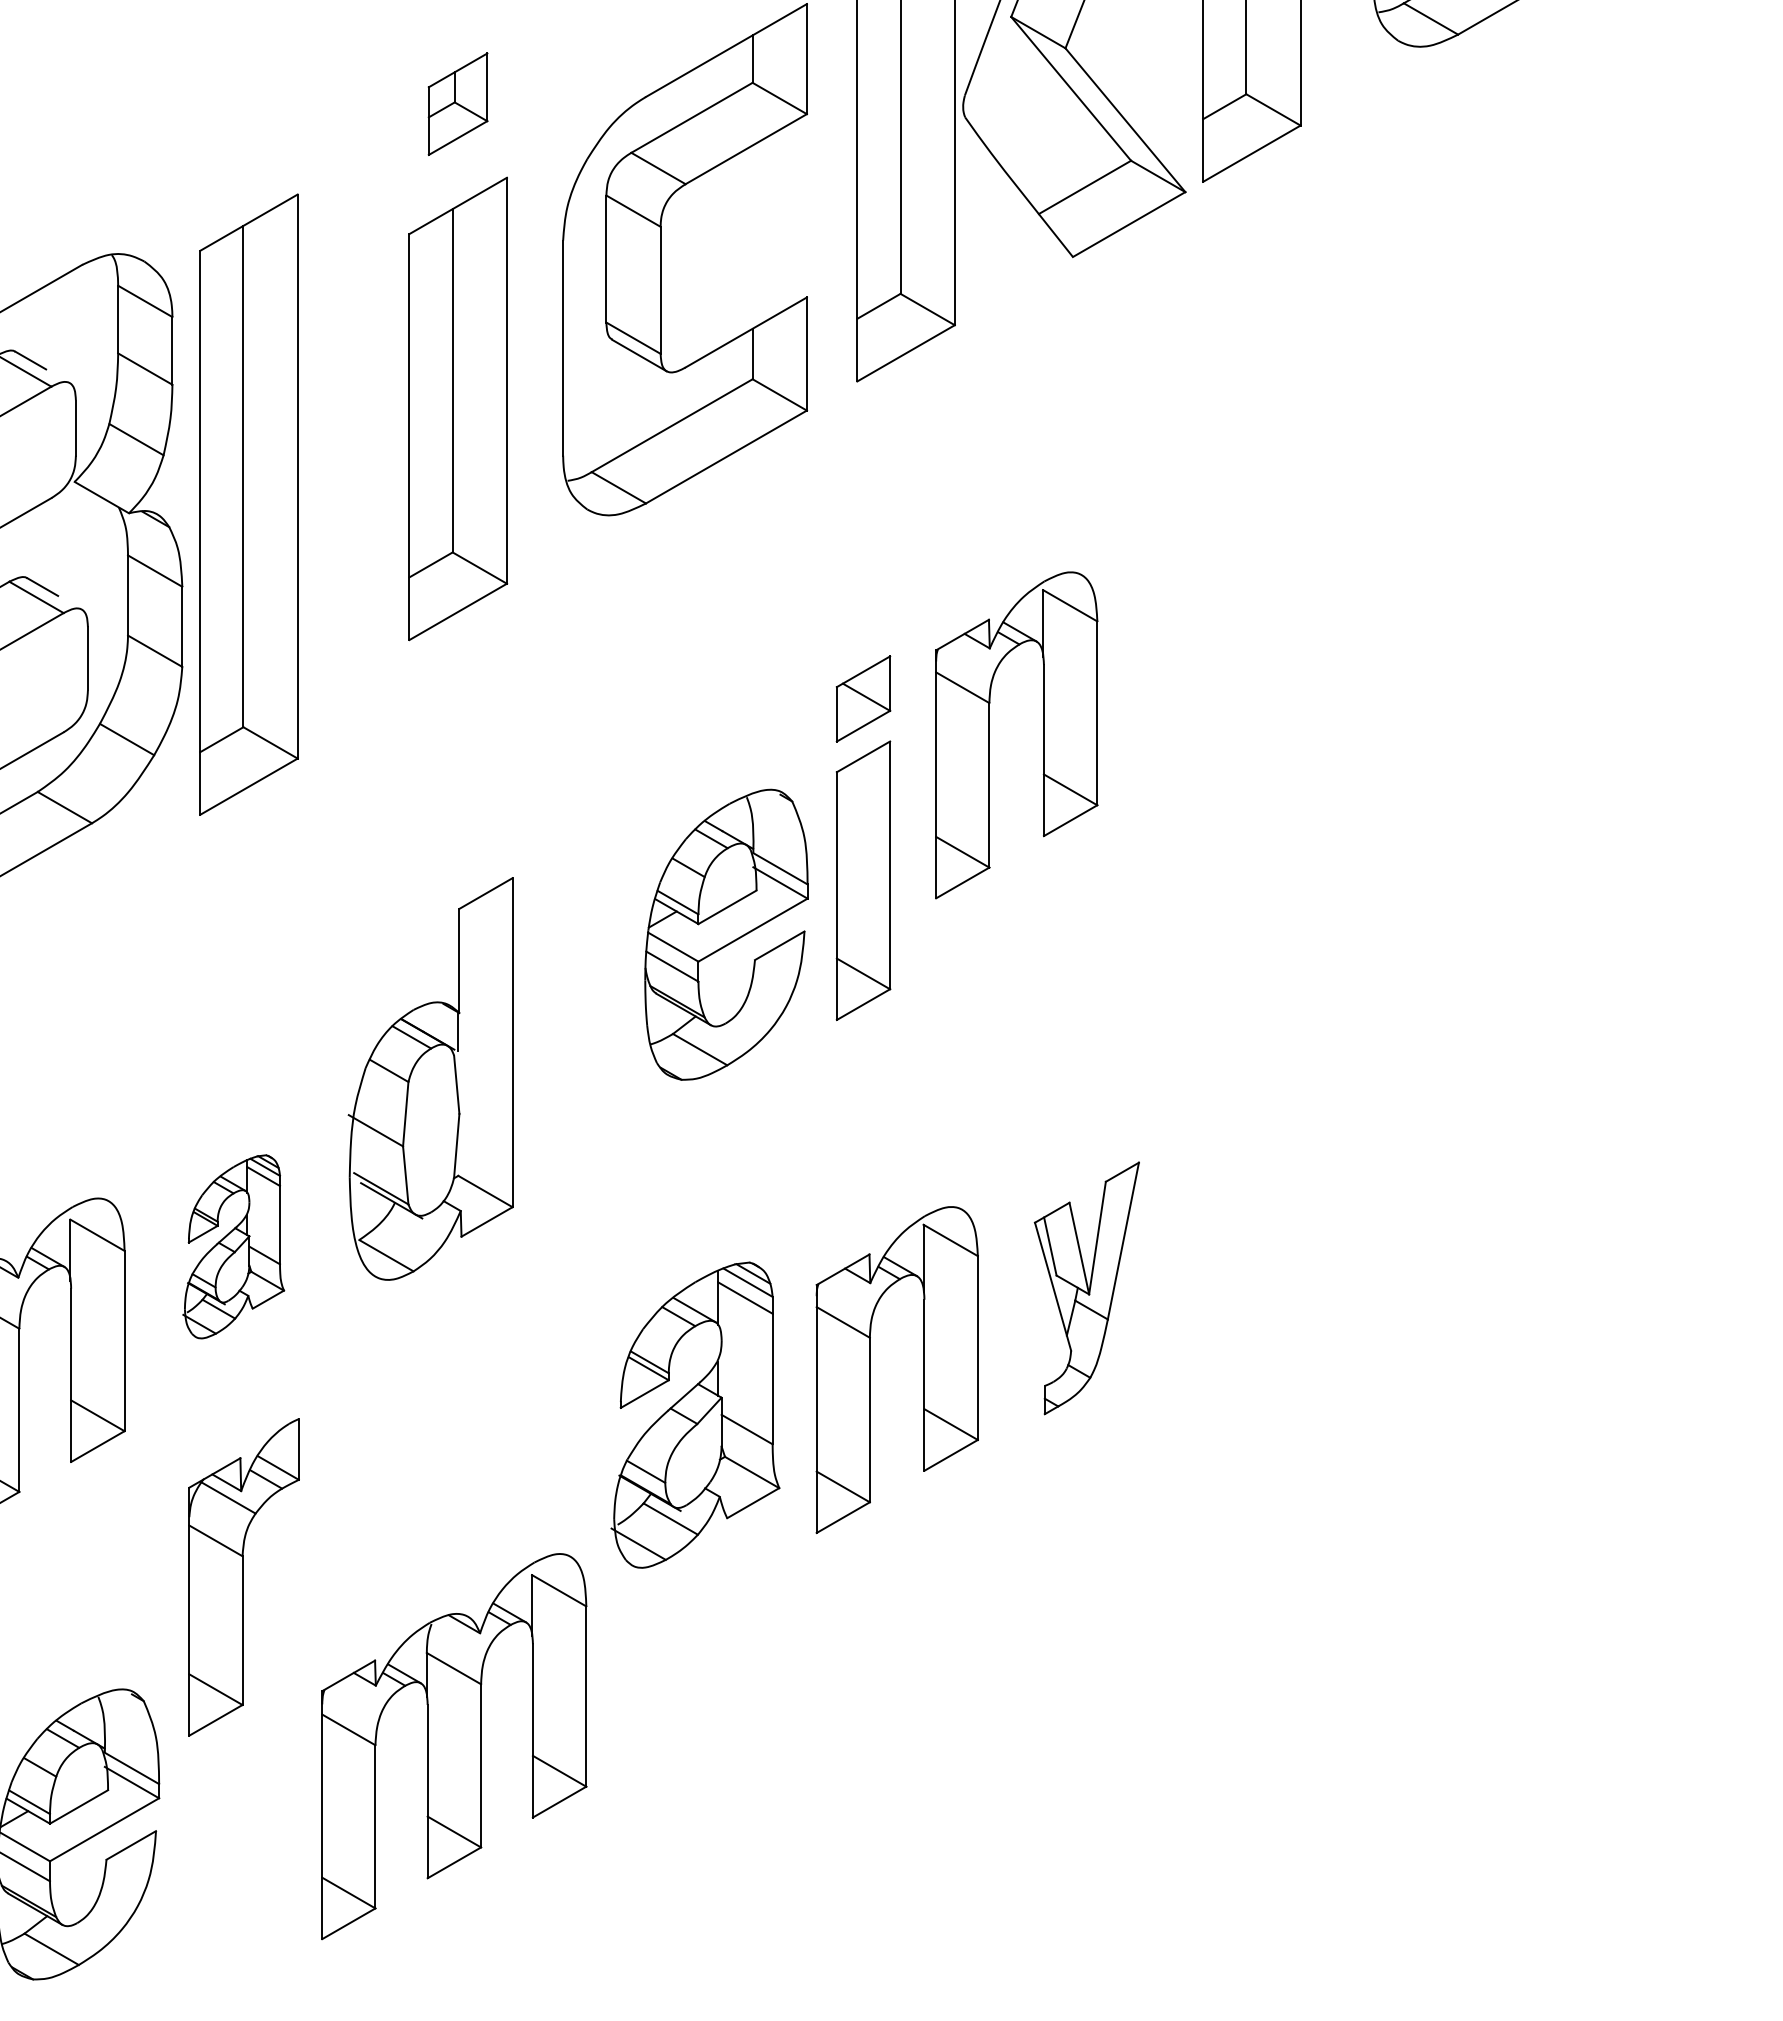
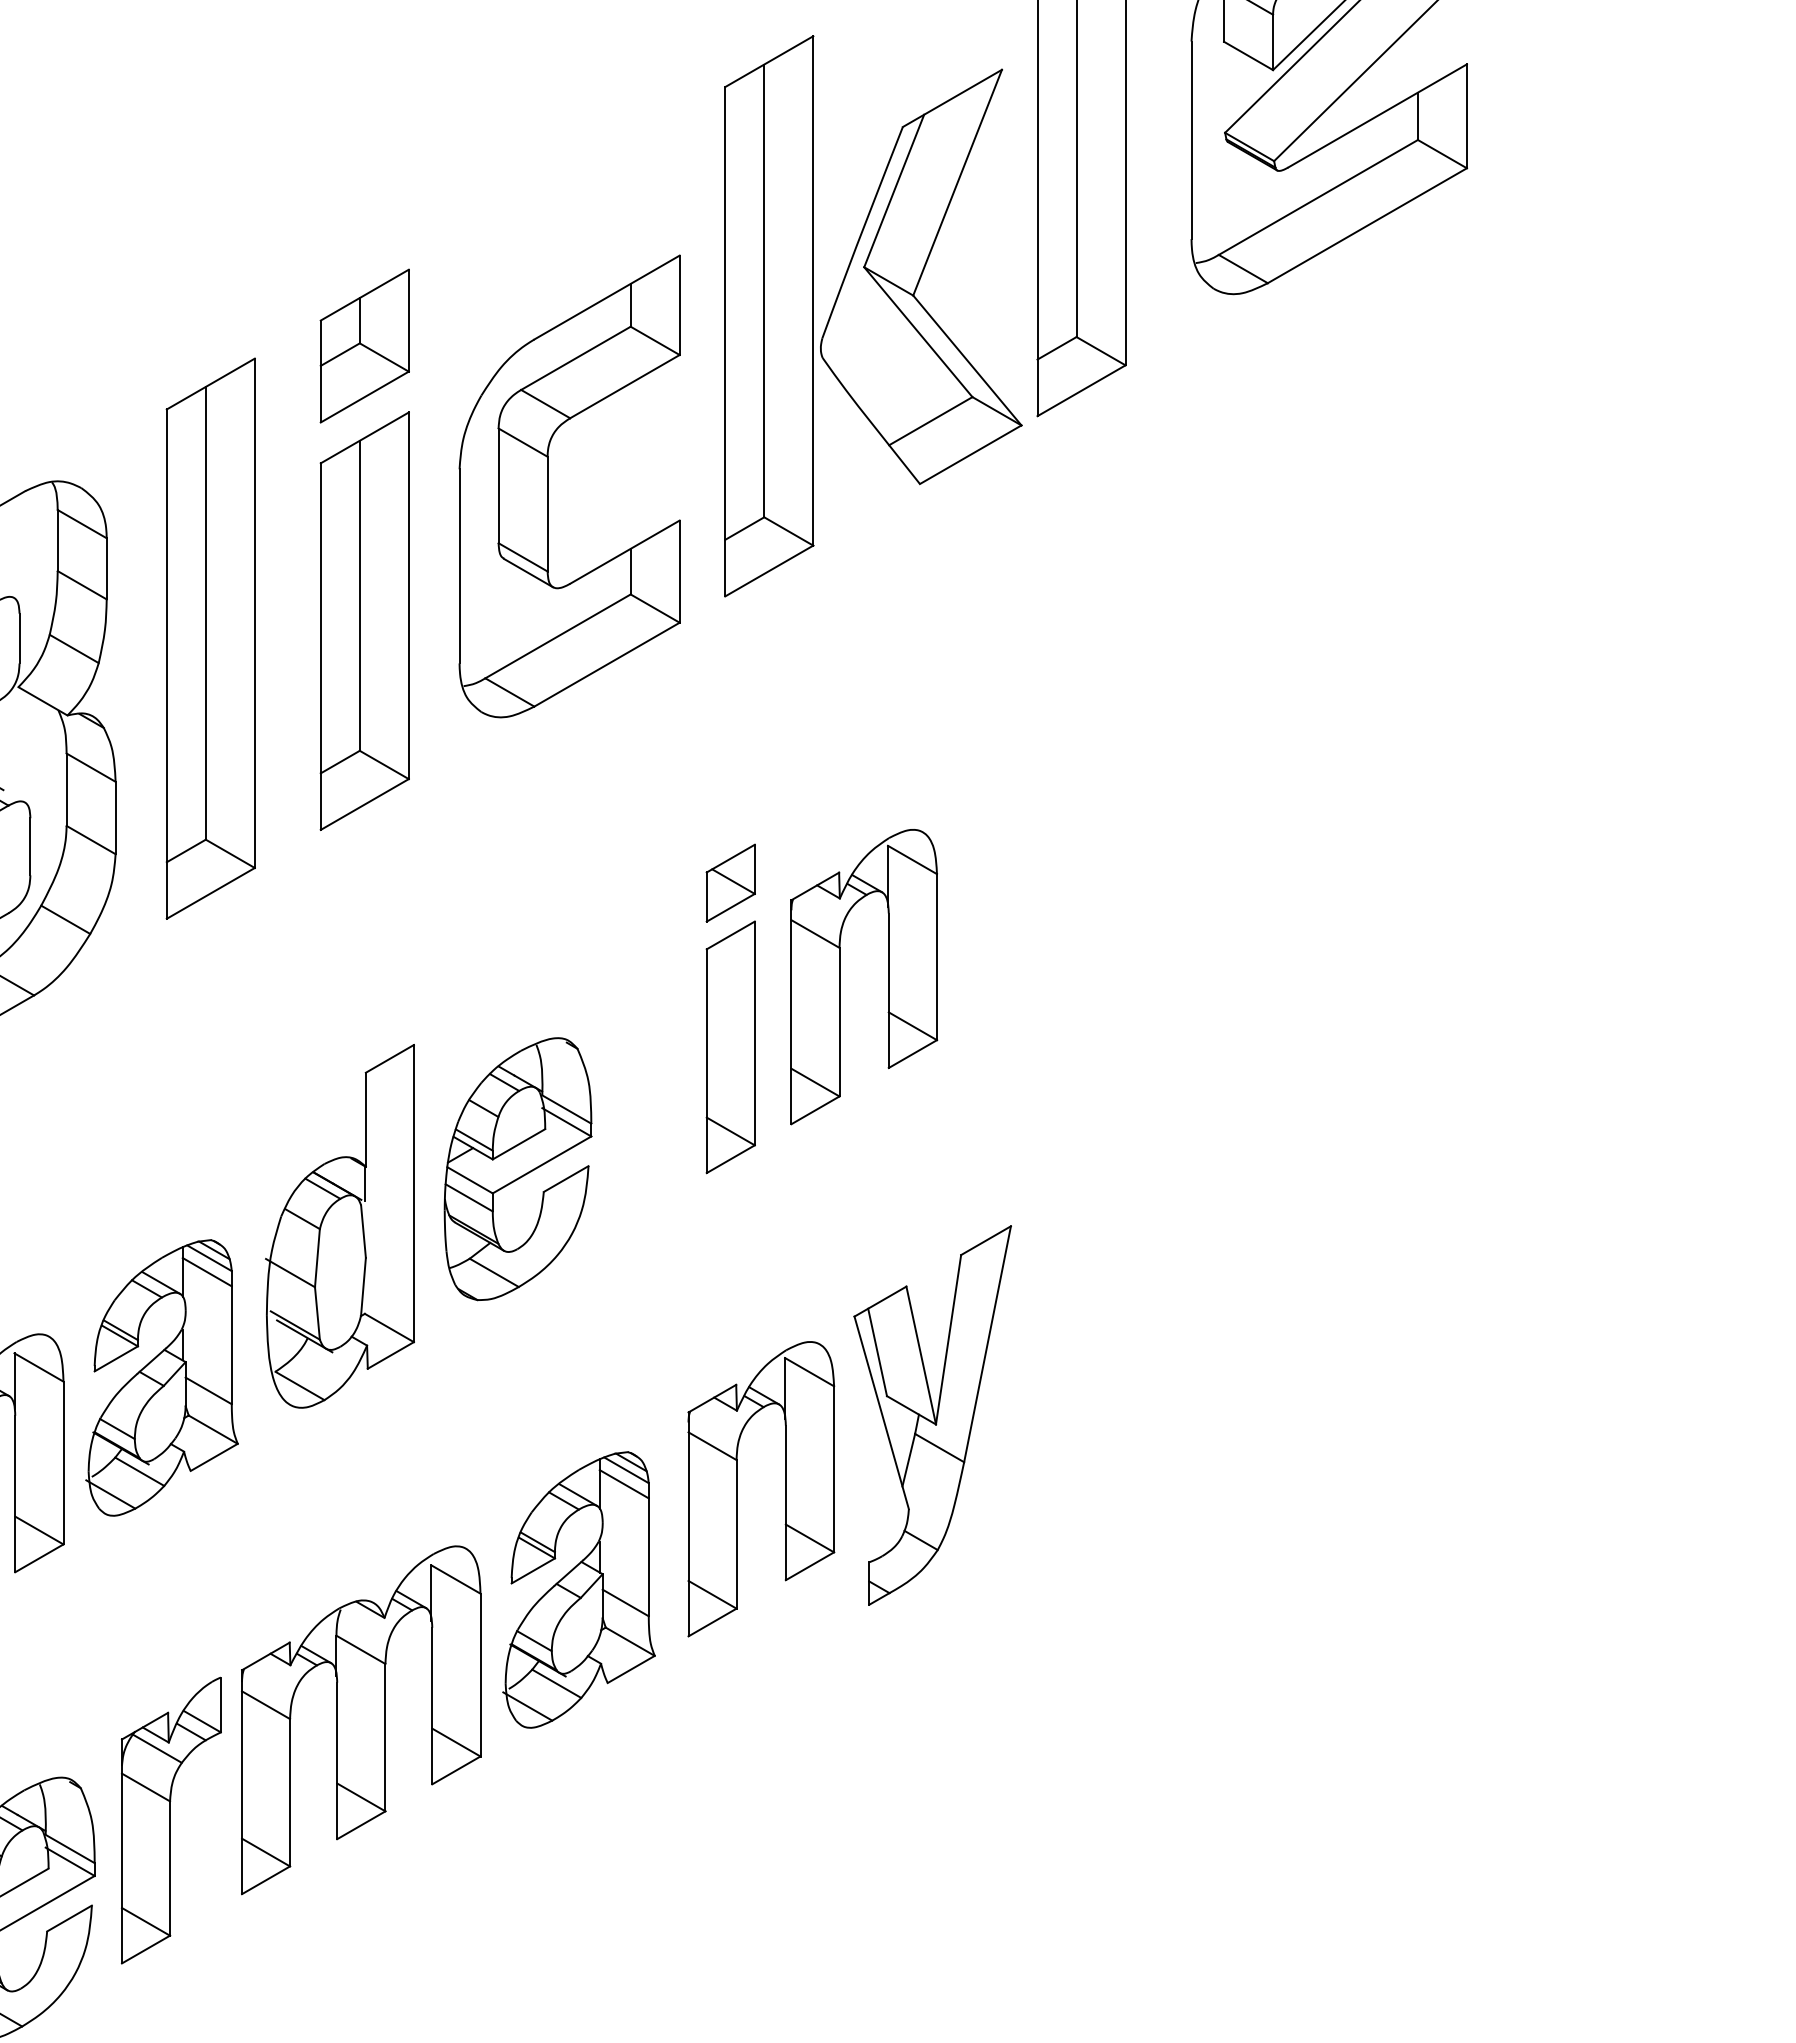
part: (457, 103) -> (364, 345), size x1.67
part: (248, 504) -> (210, 638), moved
part: (990, 735) -> (840, 977), moved
part: (725, 935) -> (517, 1169), moved
part: (233, 1246) -> (161, 1377), size x1.67
part: (1086, 1288) -> (932, 1415), size x1.67
part: (694, 1414) -> (578, 1589), moved
part: (243, 1577) -> (170, 1820), moved
part: (454, 1746) -> (361, 1720), moved

